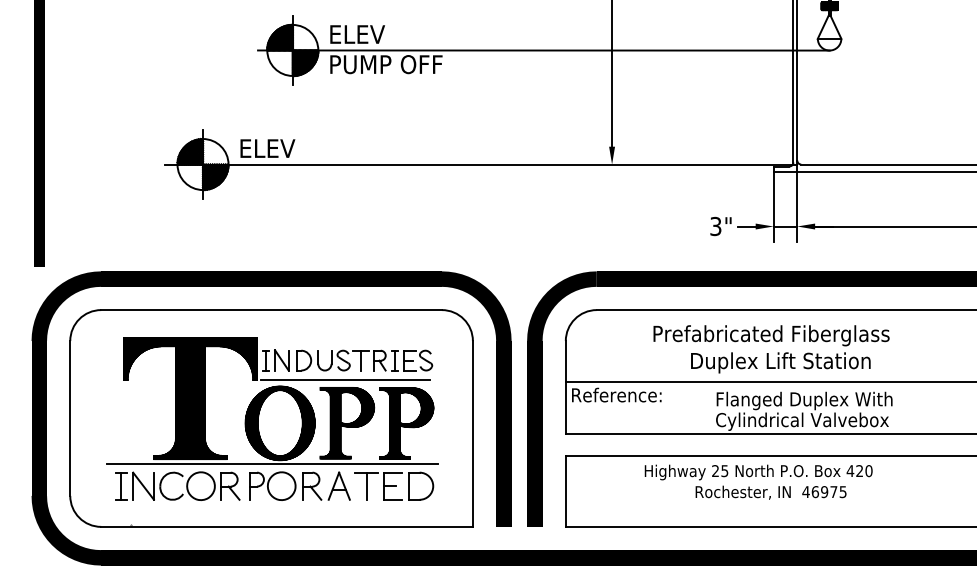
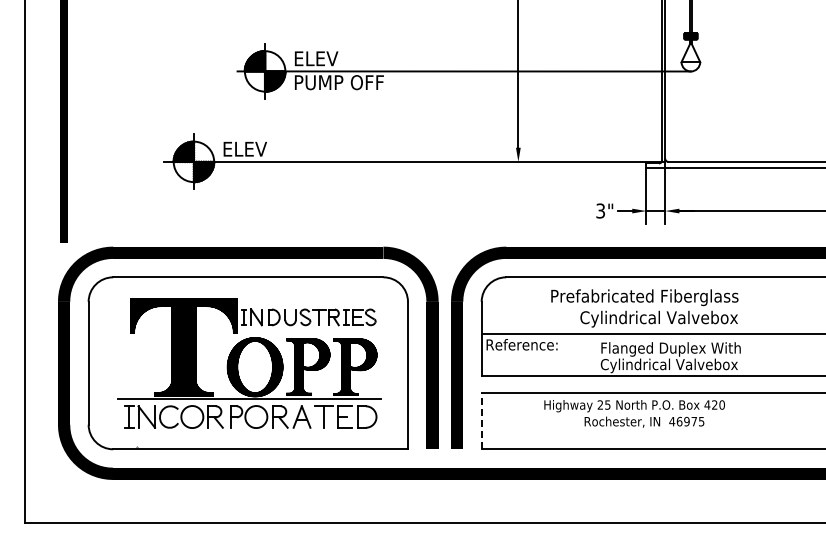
text: (788, 361) -> (658, 318), Duplex Lift Station -> Cylindrical Valvebox
line: (346, 379) -> (307, 332), removed
line: (565, 490) -> (481, 420), solid -> dashed

